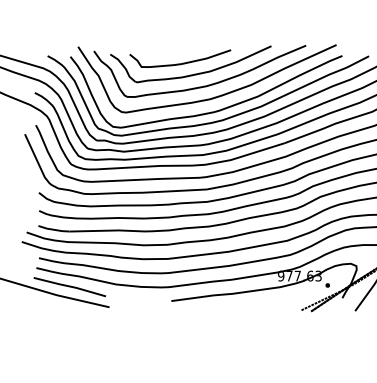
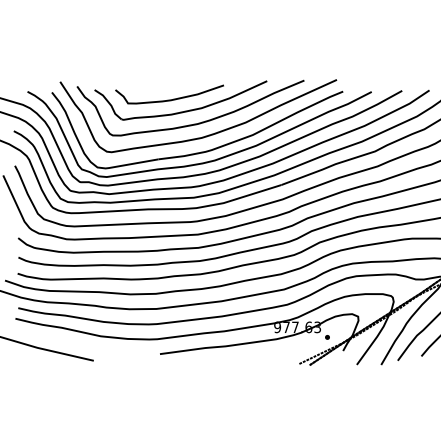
line: (70, 286) -> (51, 338), removed

